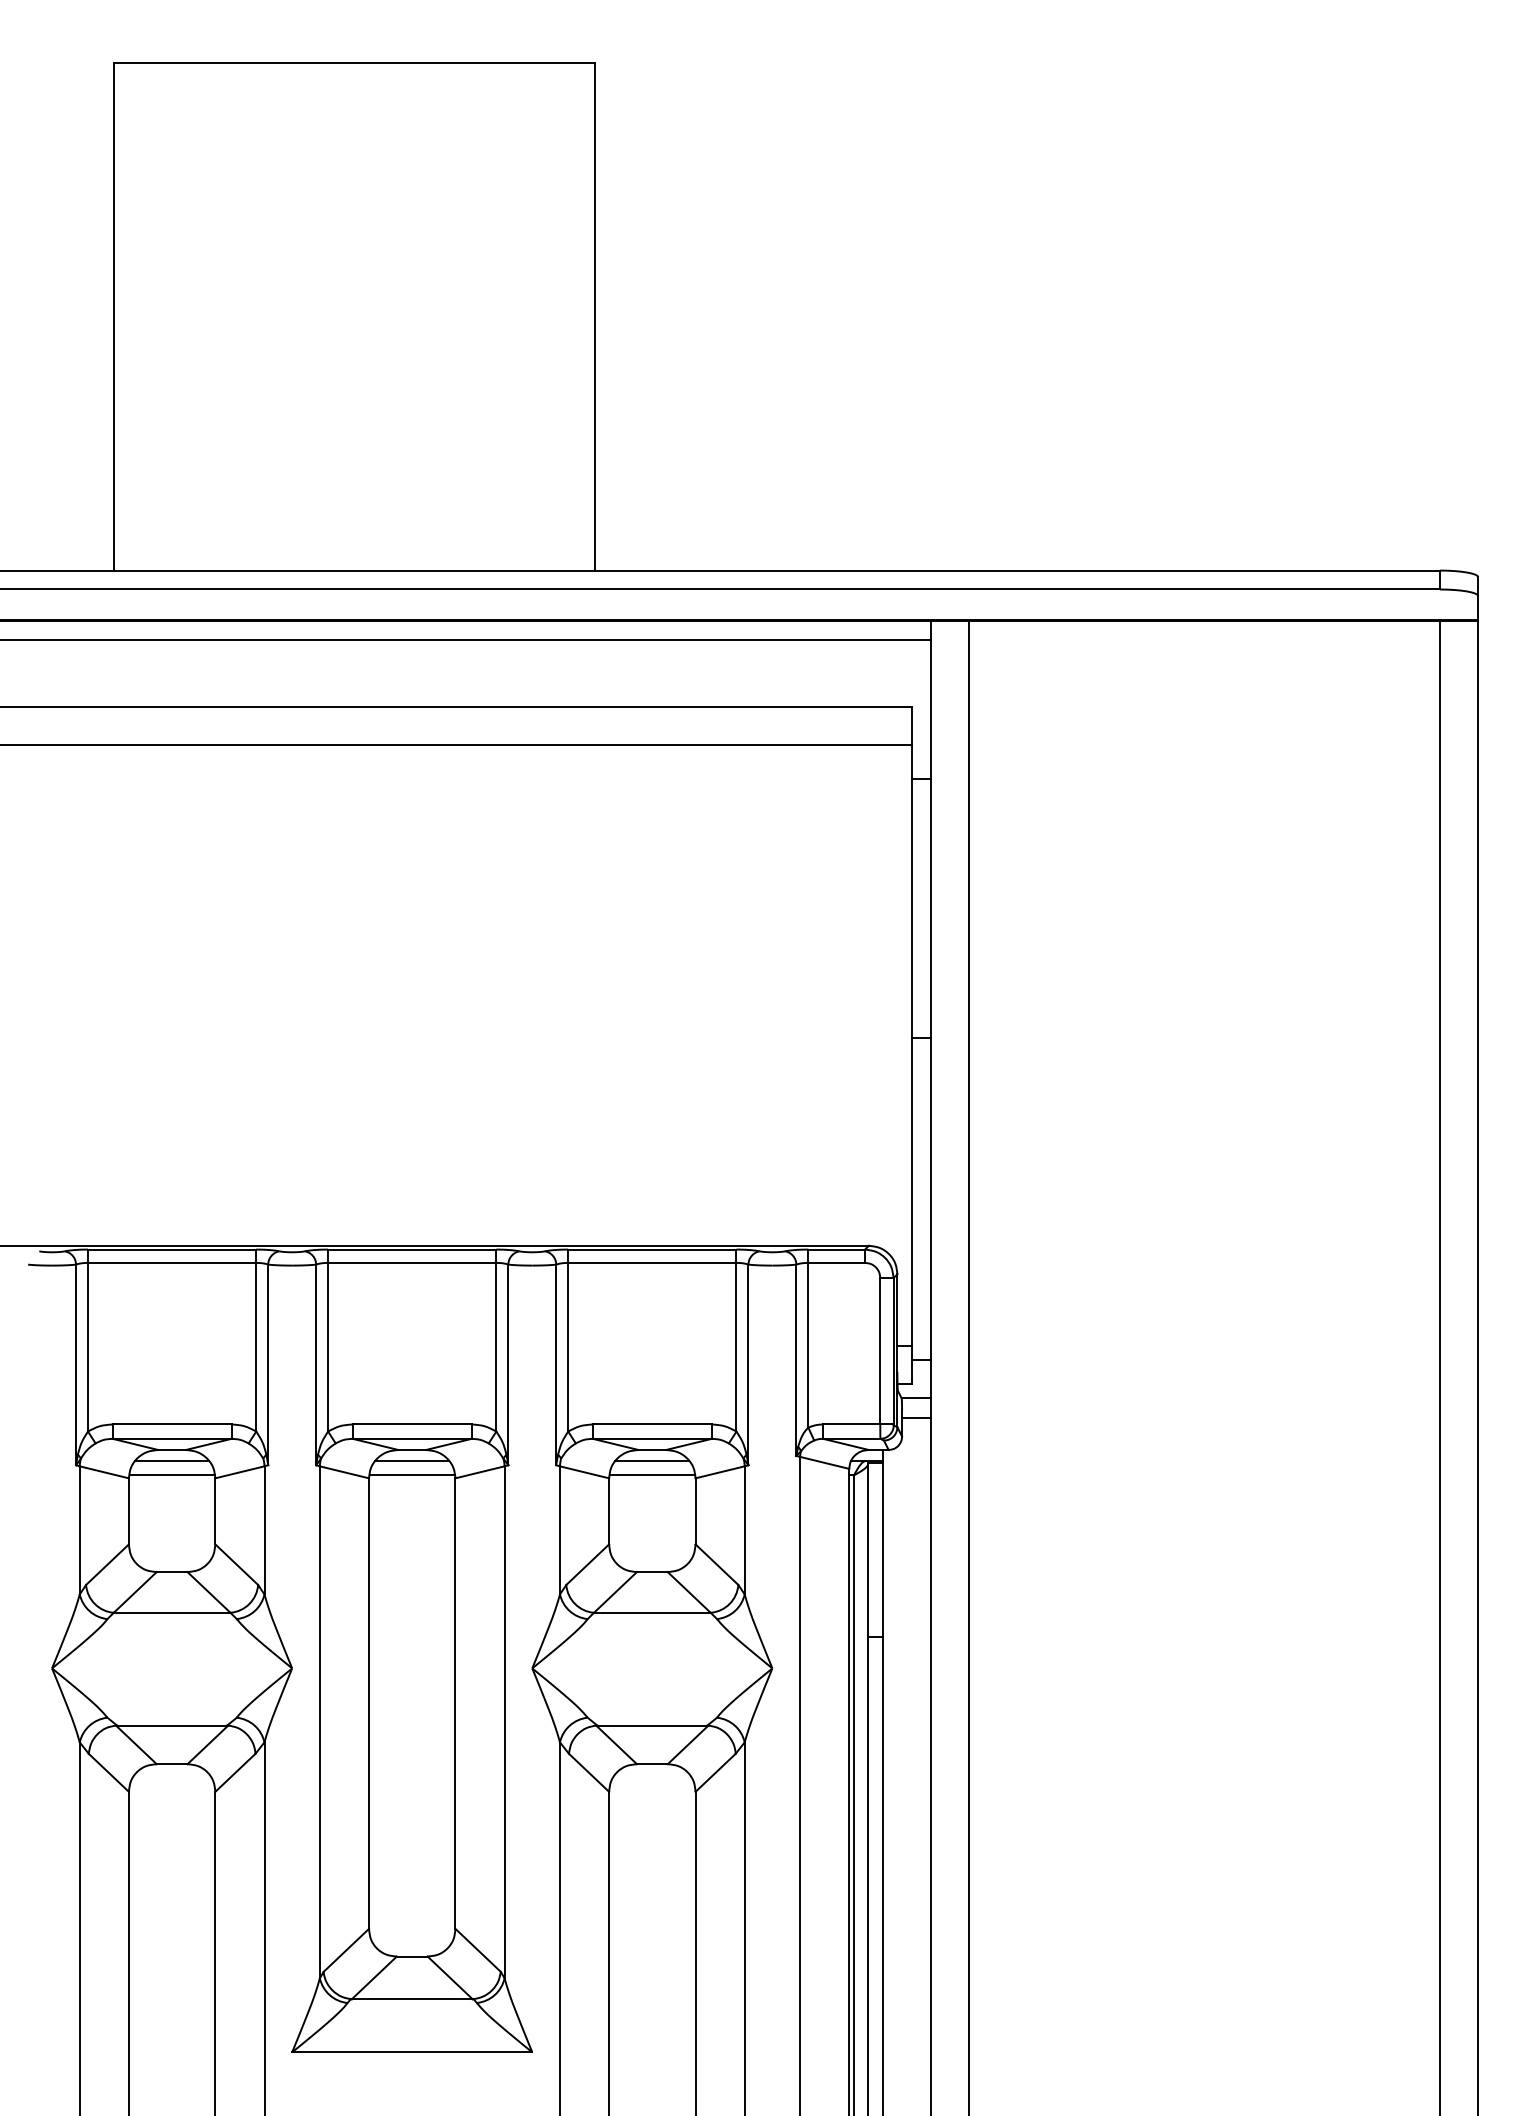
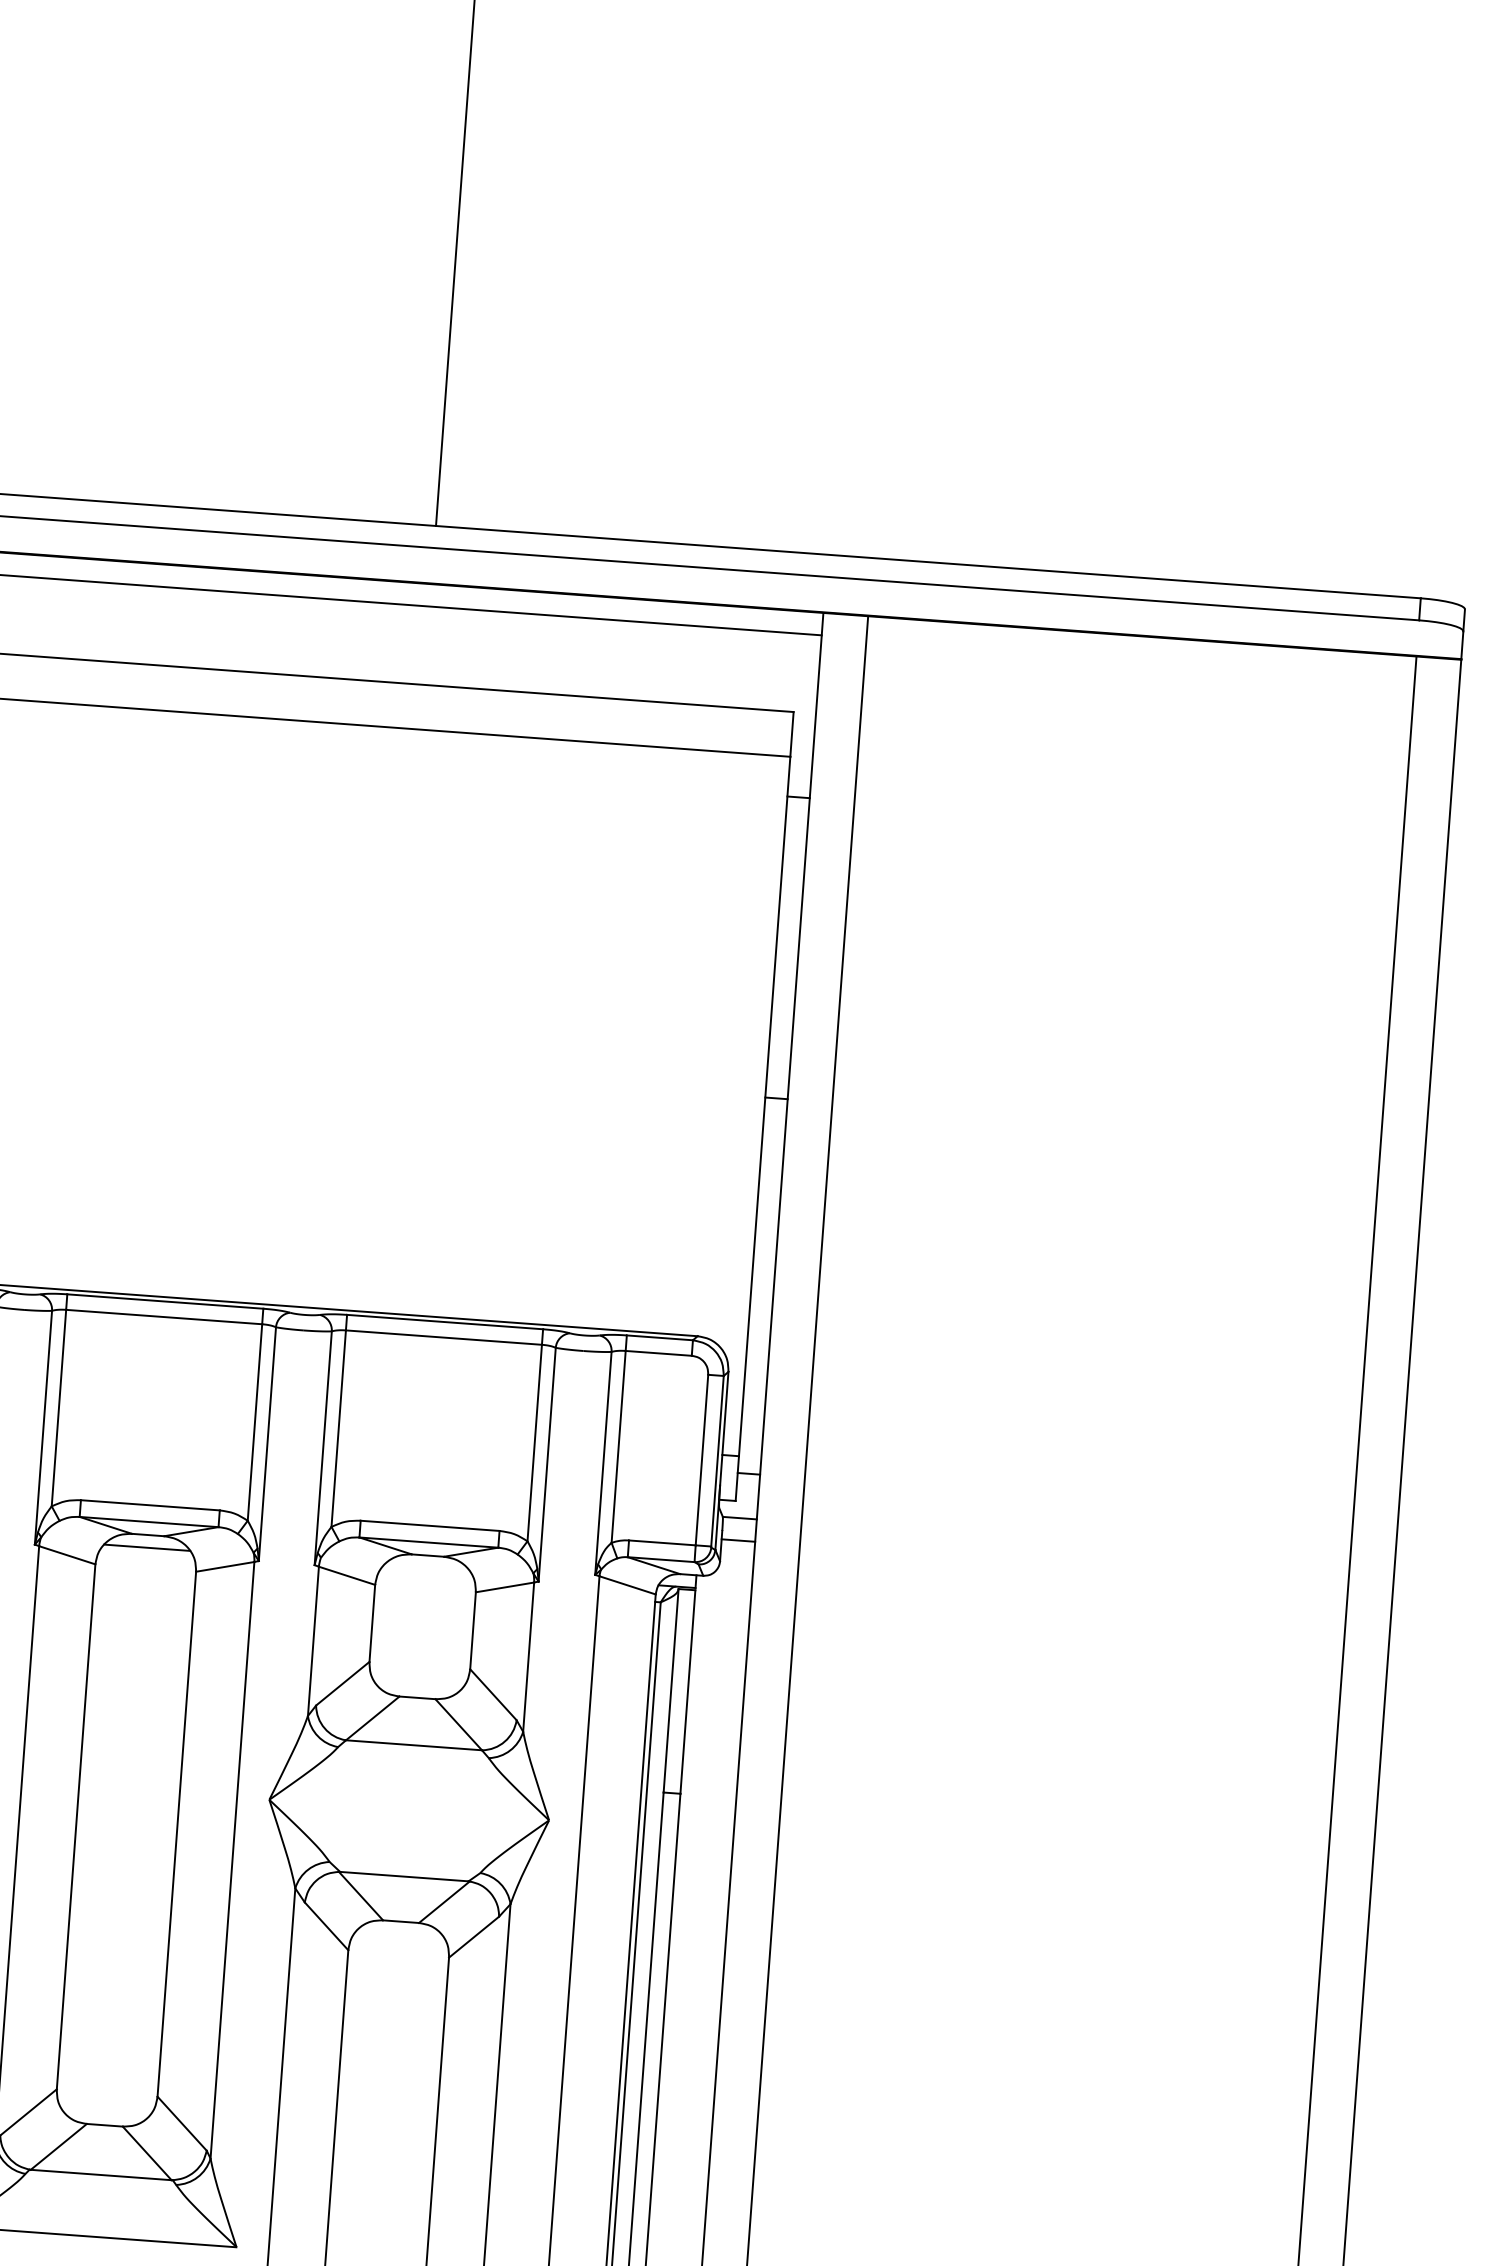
line: (652, 1460) -> (427, 1567), removed
line: (411, 1475) -> (145, 1564), removed
line: (651, 1475) -> (424, 1585), removed

